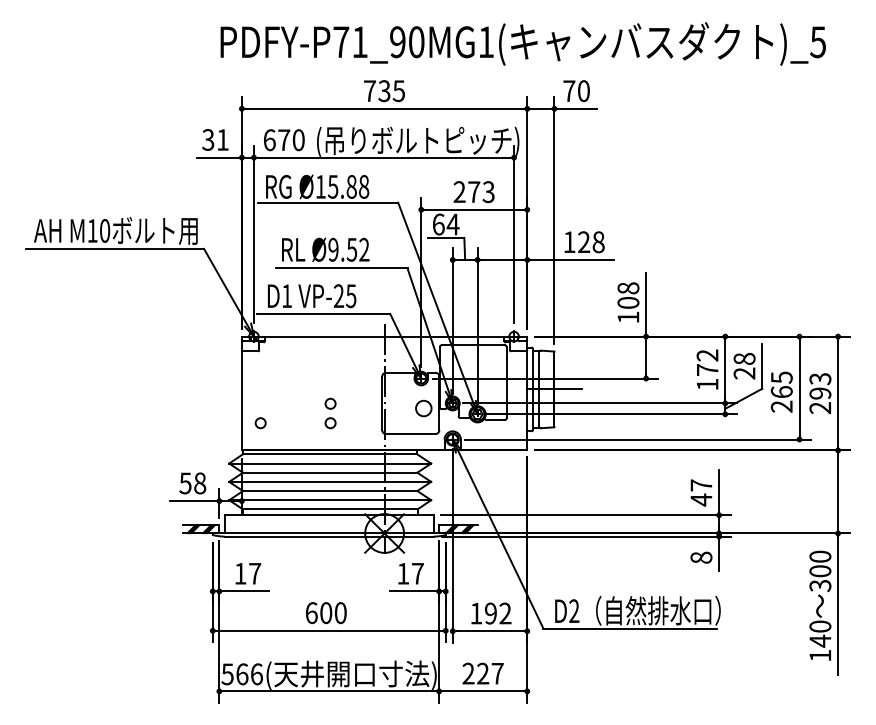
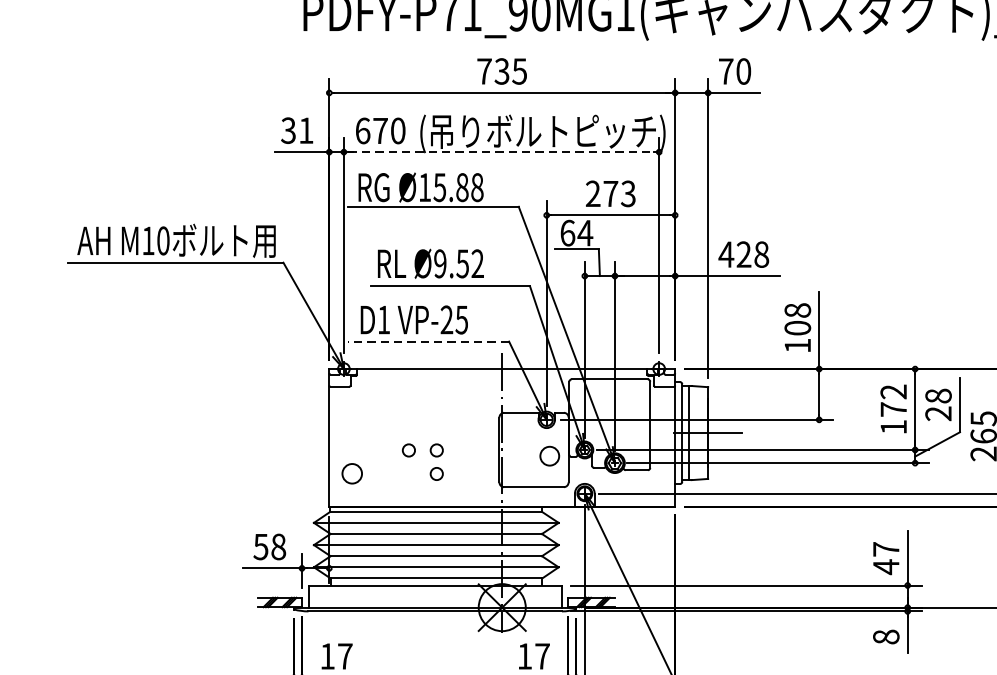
line: (384, 157) -> (502, 151), solid -> dashed
text: (569, 241) -> (726, 253), 128 -> 428
line: (323, 314) -> (428, 342), solid -> dashed
circle: (307, 403) -> (408, 450), added
circle: (260, 423) -> (351, 474), size x1.6

